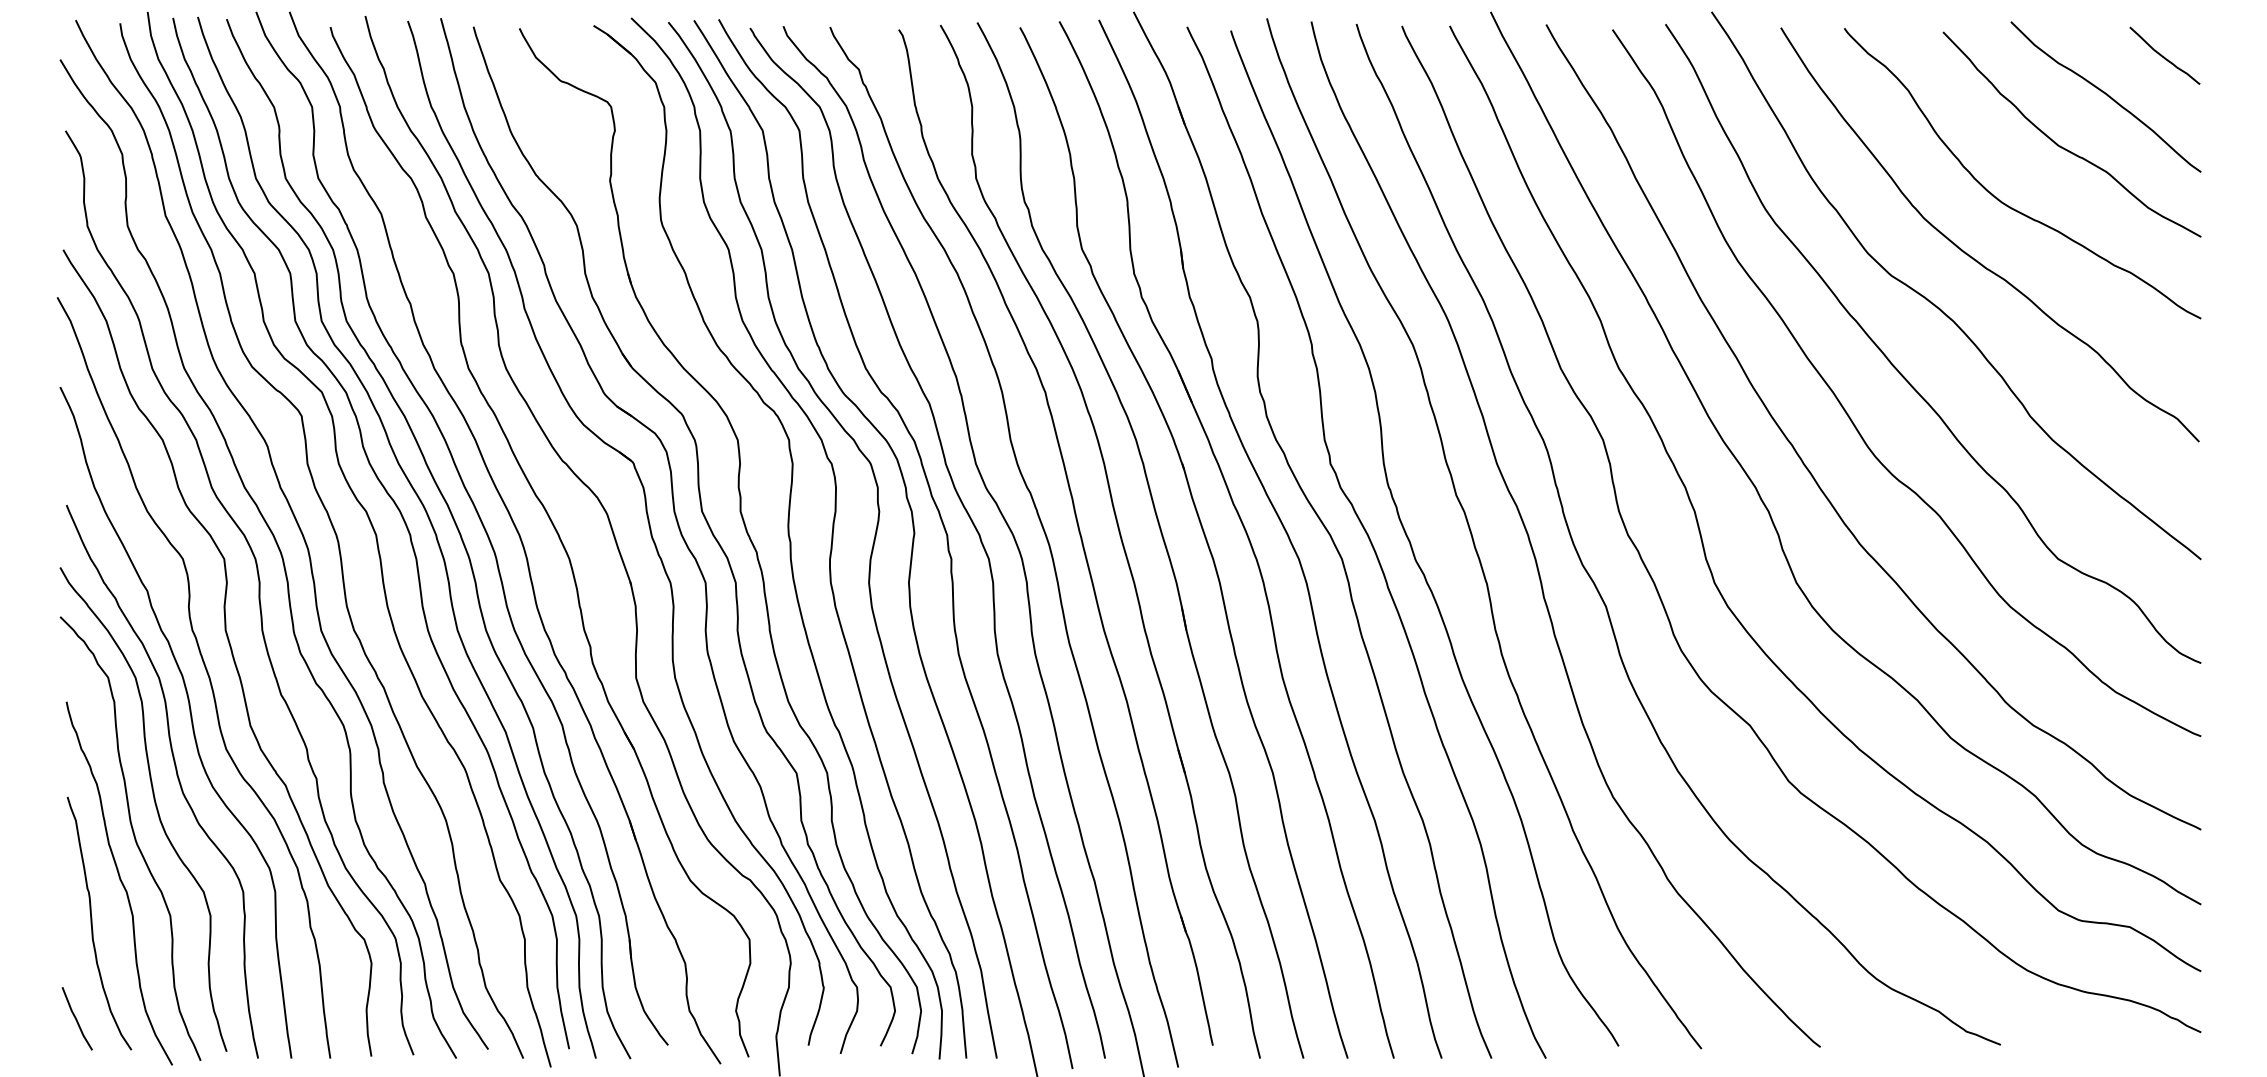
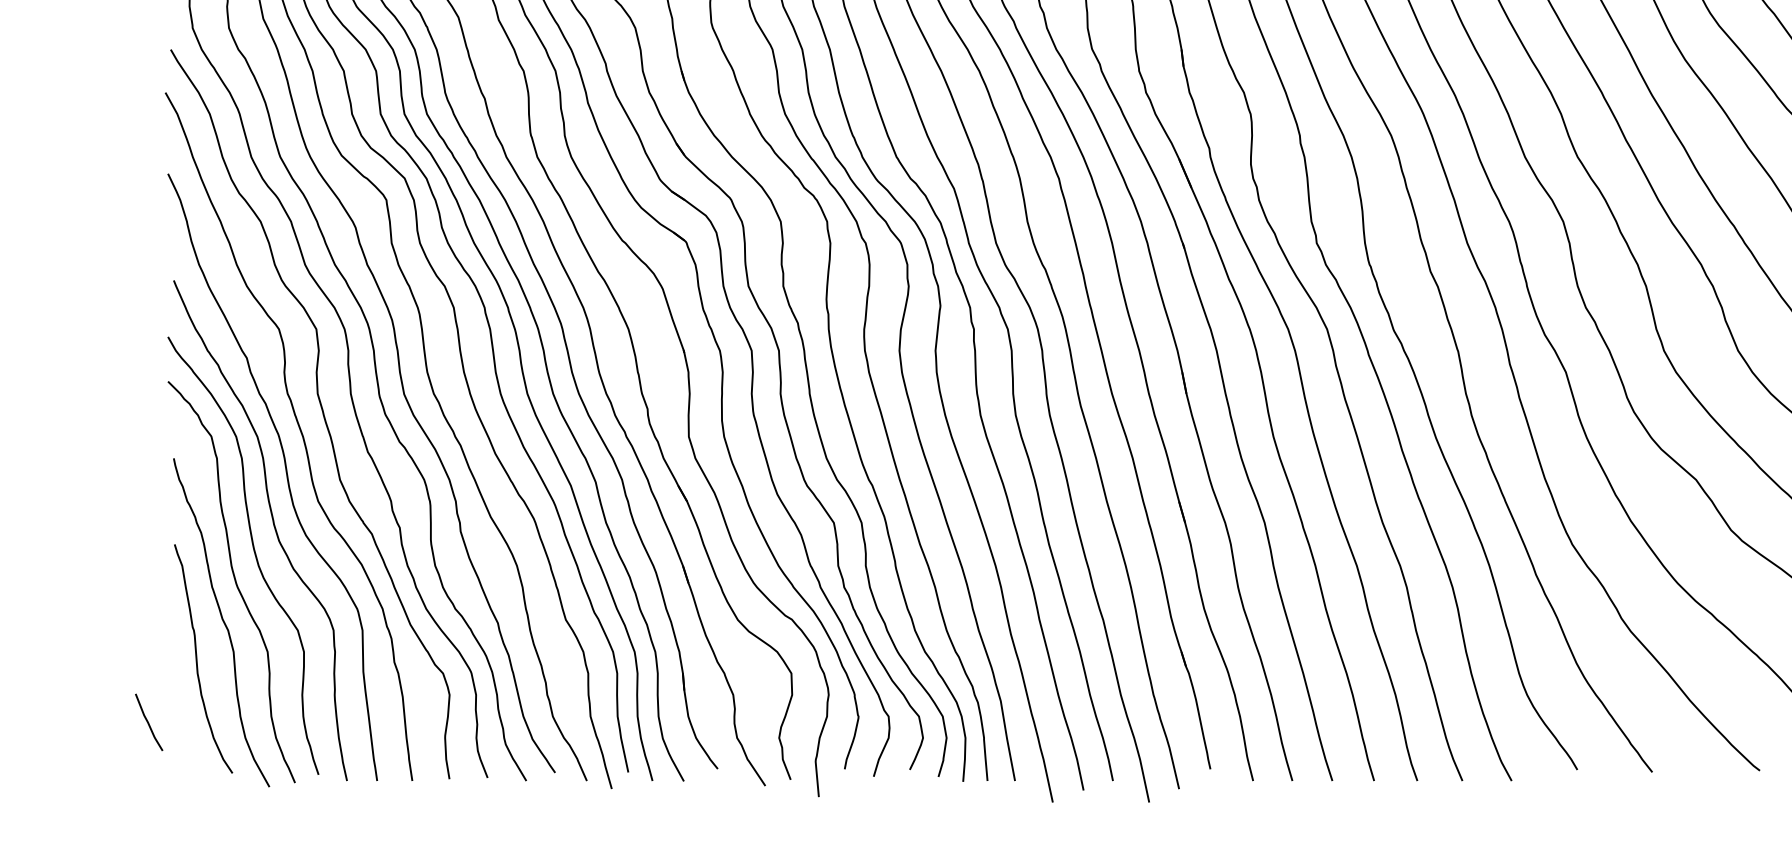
curve: (76, 1018) -> (148, 722), moved

